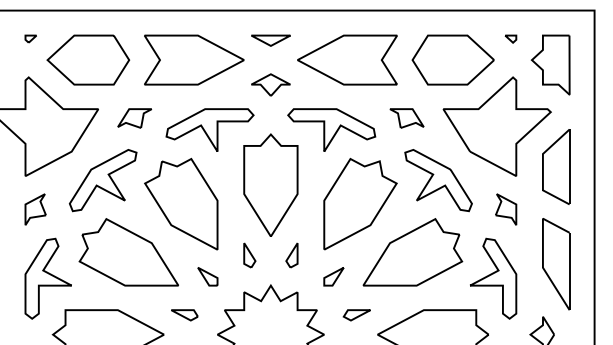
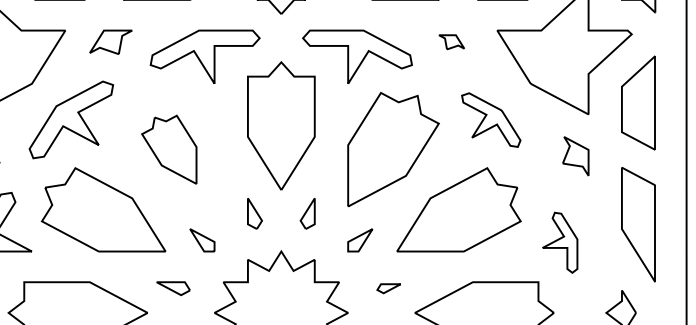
part: (406, 118) -> (451, 42), size x0.6
part: (438, 180) -> (491, 119), size x0.7
part: (181, 204) -> (169, 149), size x0.6
part: (493, 278) -> (560, 242), size x0.6
part: (356, 315) -> (388, 288), size x0.7

